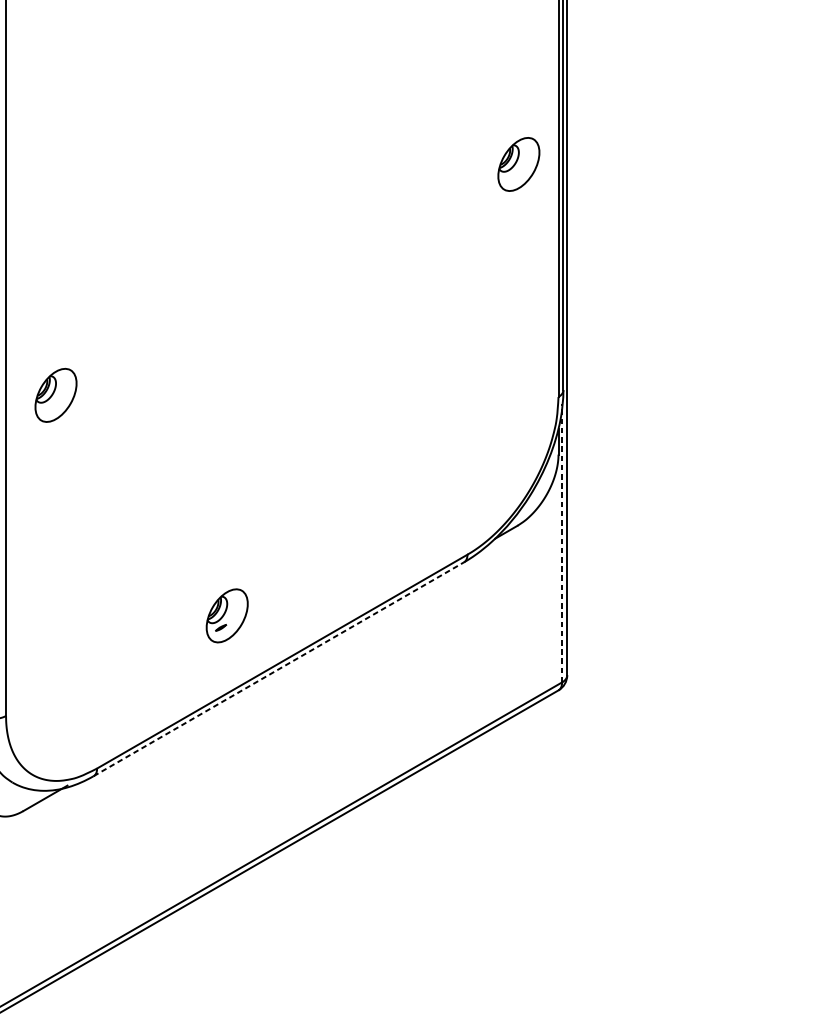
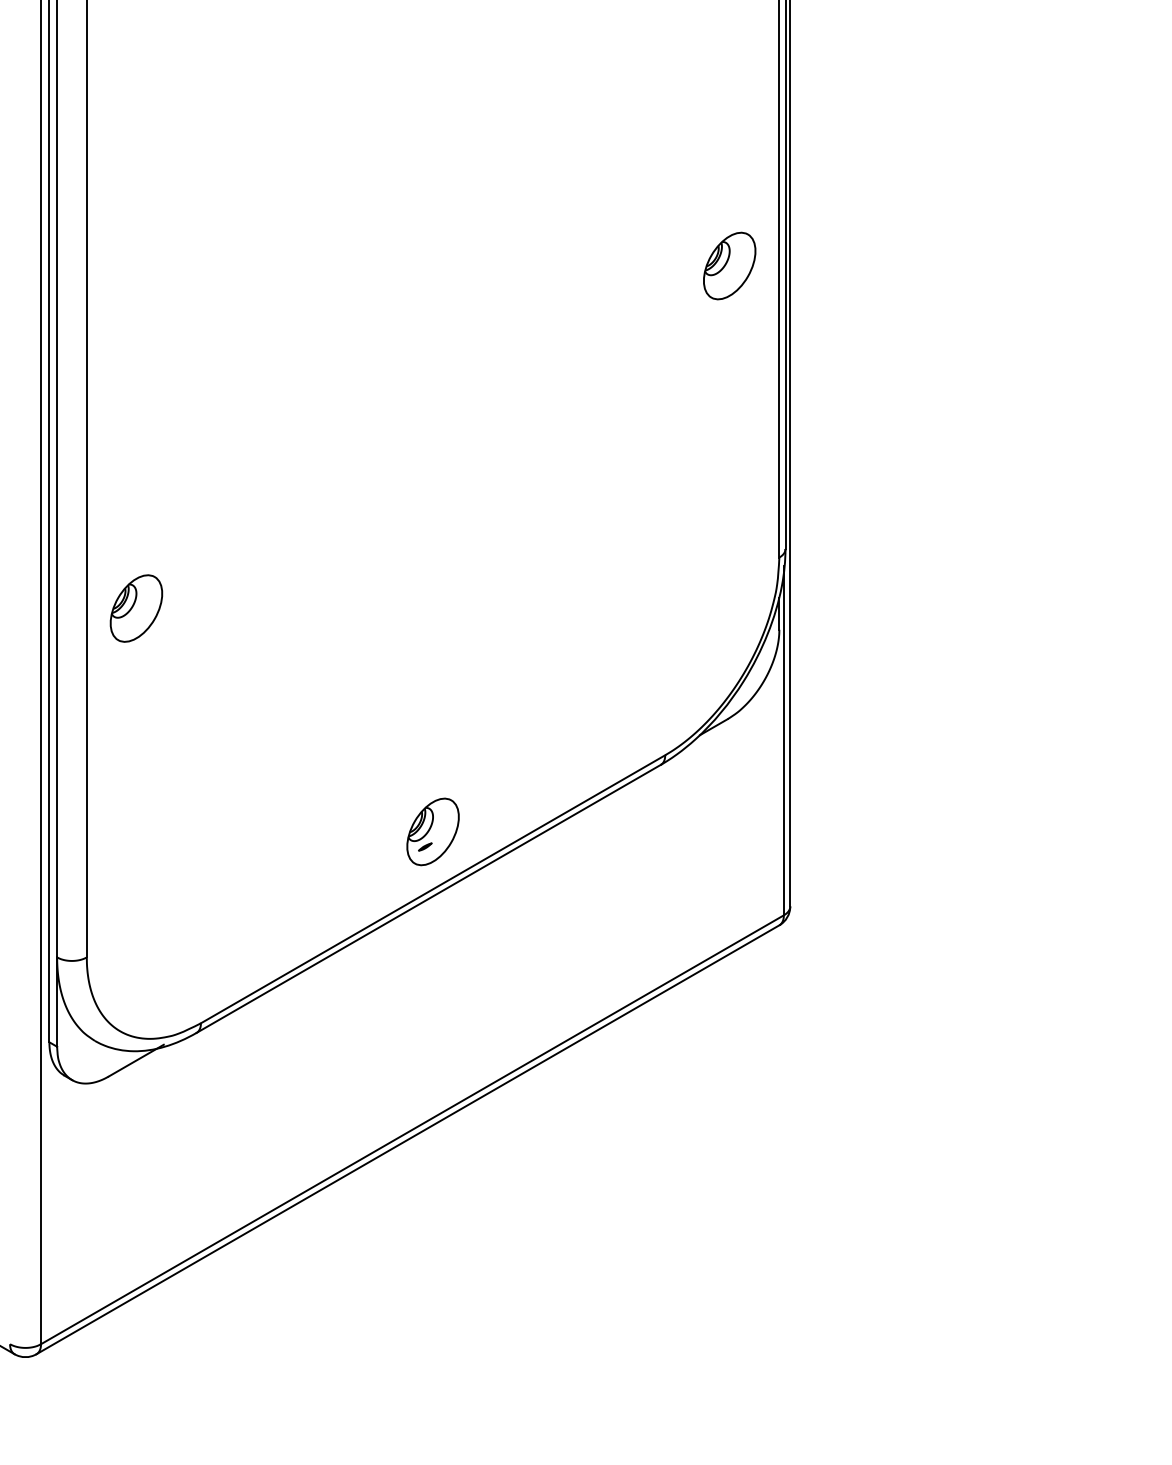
part: (56, 395) -> (136, 608), moved
line: (561, 542) -> (783, 740), dashed -> solid
part: (226, 615) -> (432, 831), moved
line: (279, 668) -> (429, 898), dashed -> solid

